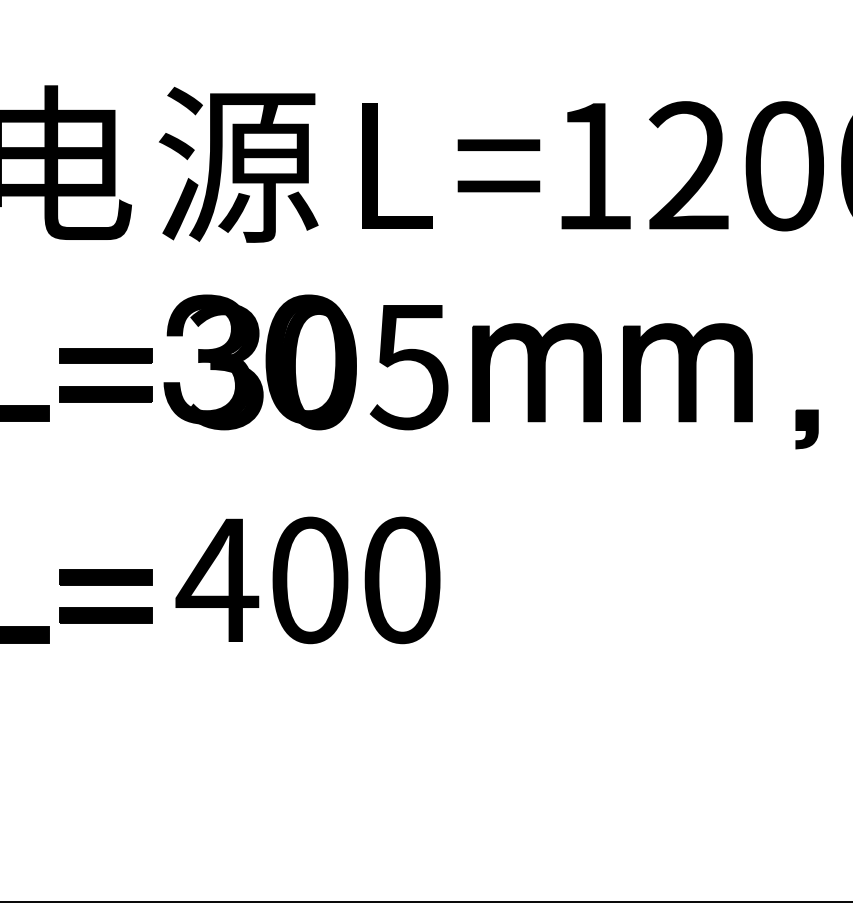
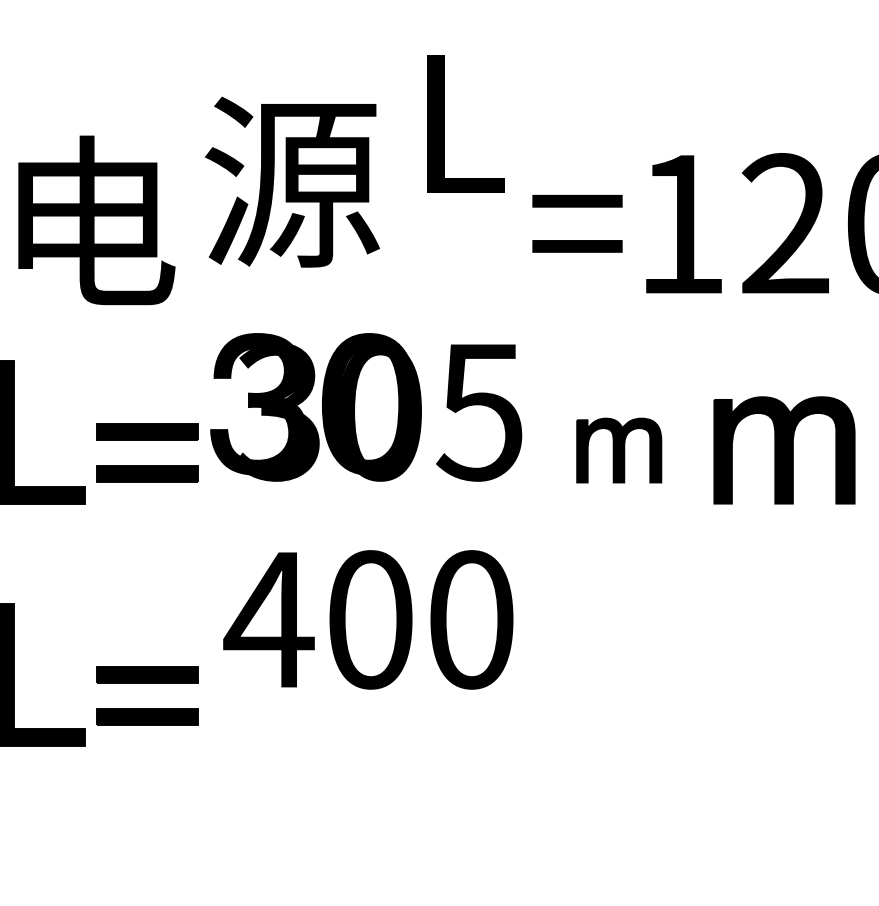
text: (238, 164) -> (292, 181), moved
text: (397, 165) -> (466, 122), moved
text: (305, 362) -> (365, 407), moved
part: (536, 372) -> (618, 450), size x0.6
text: (307, 580) -> (367, 620), moved

